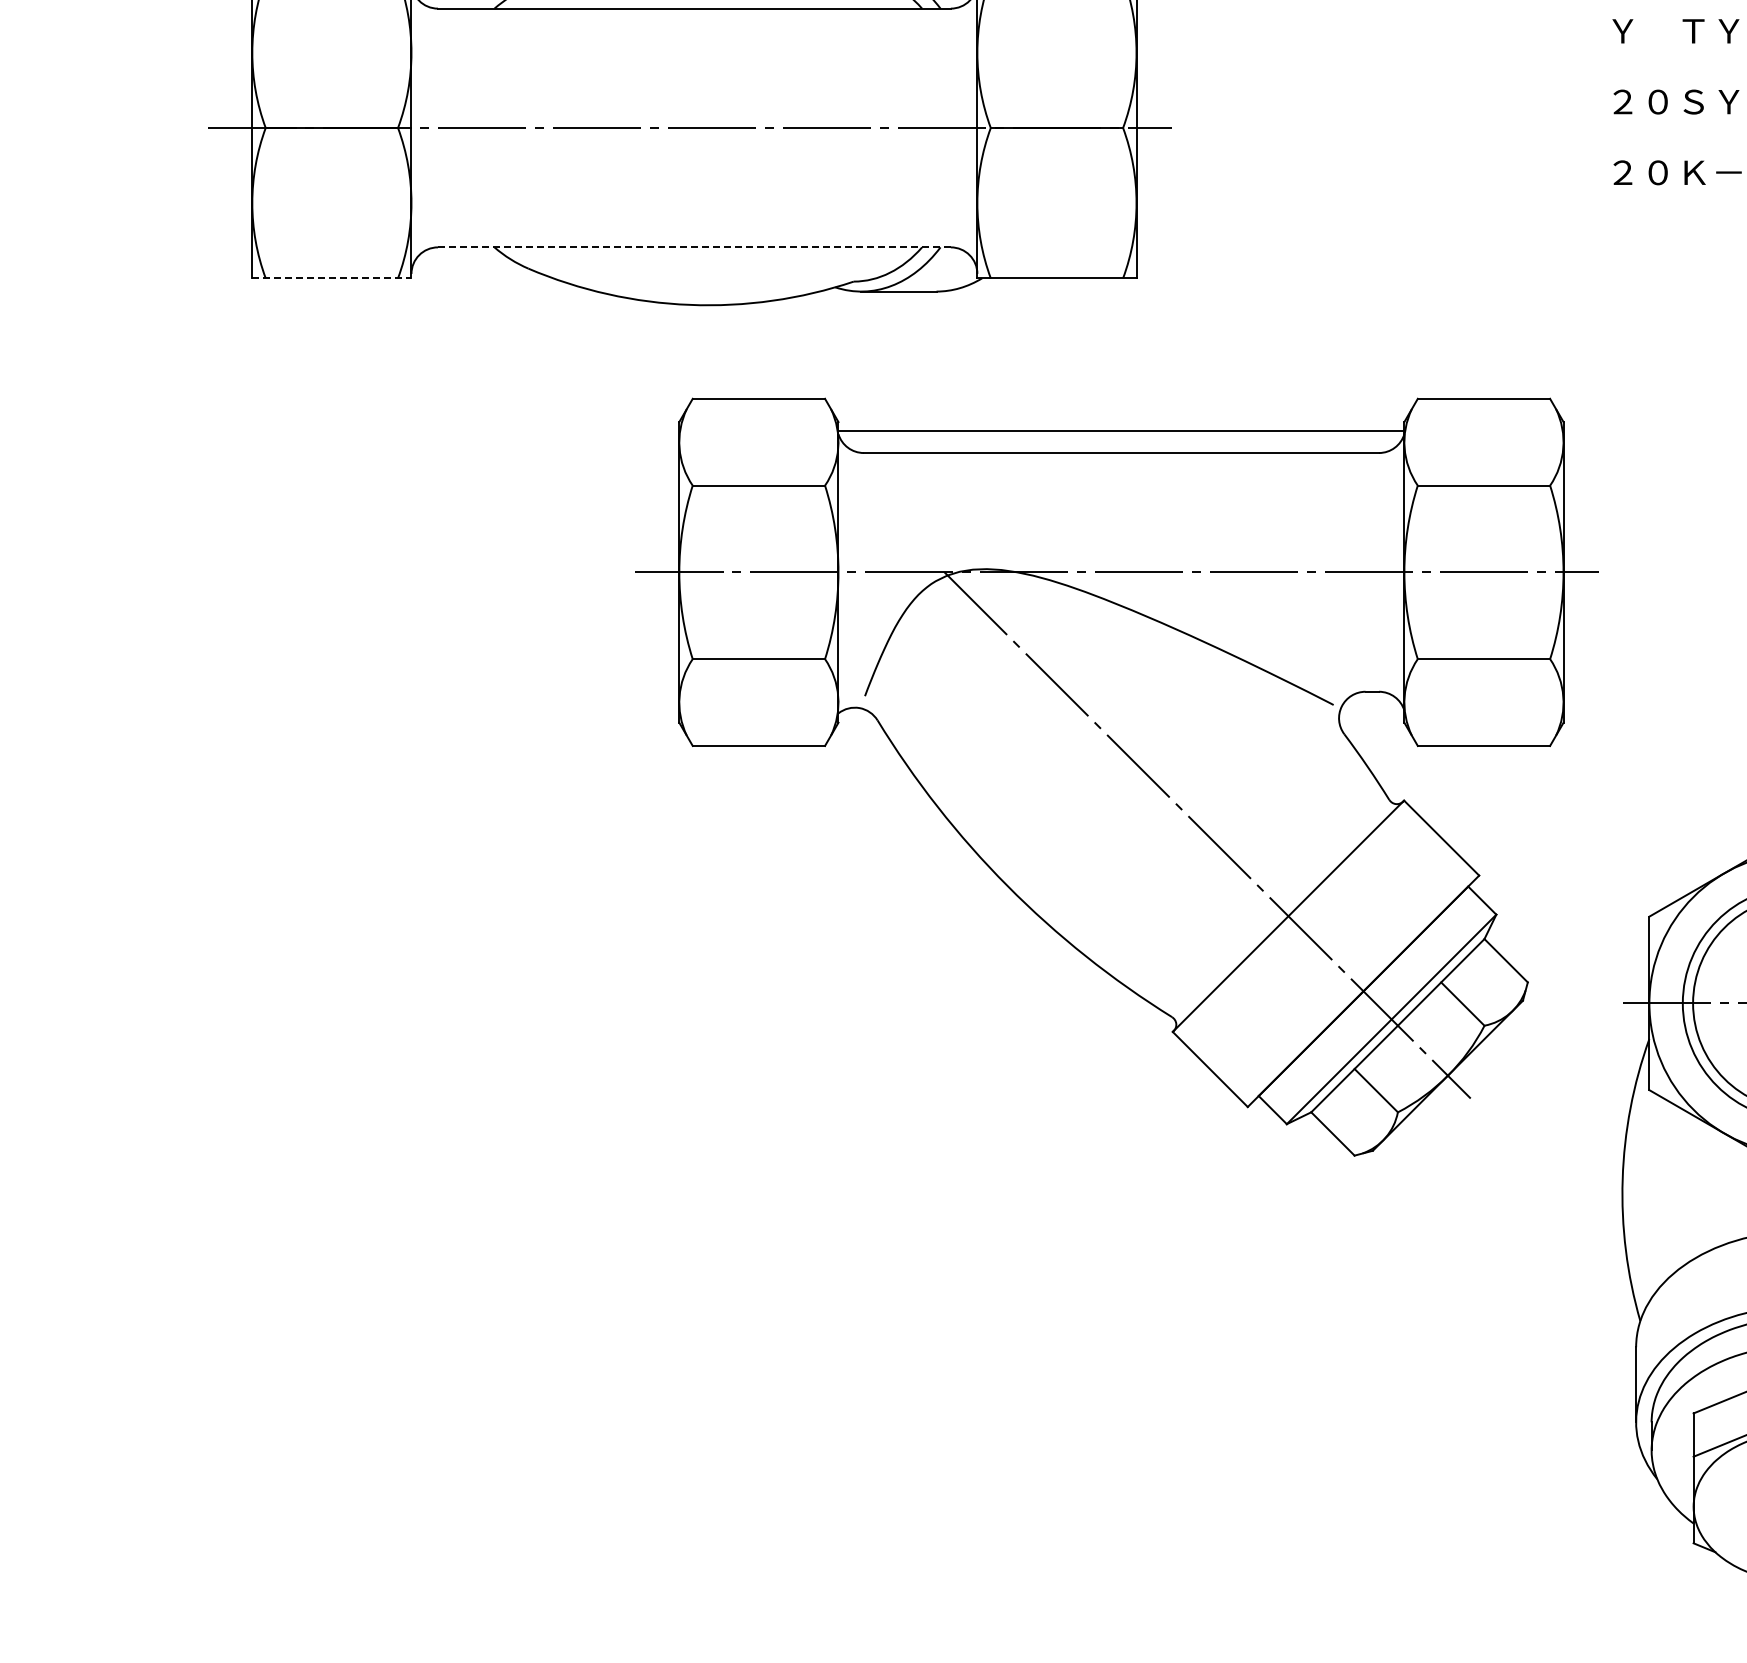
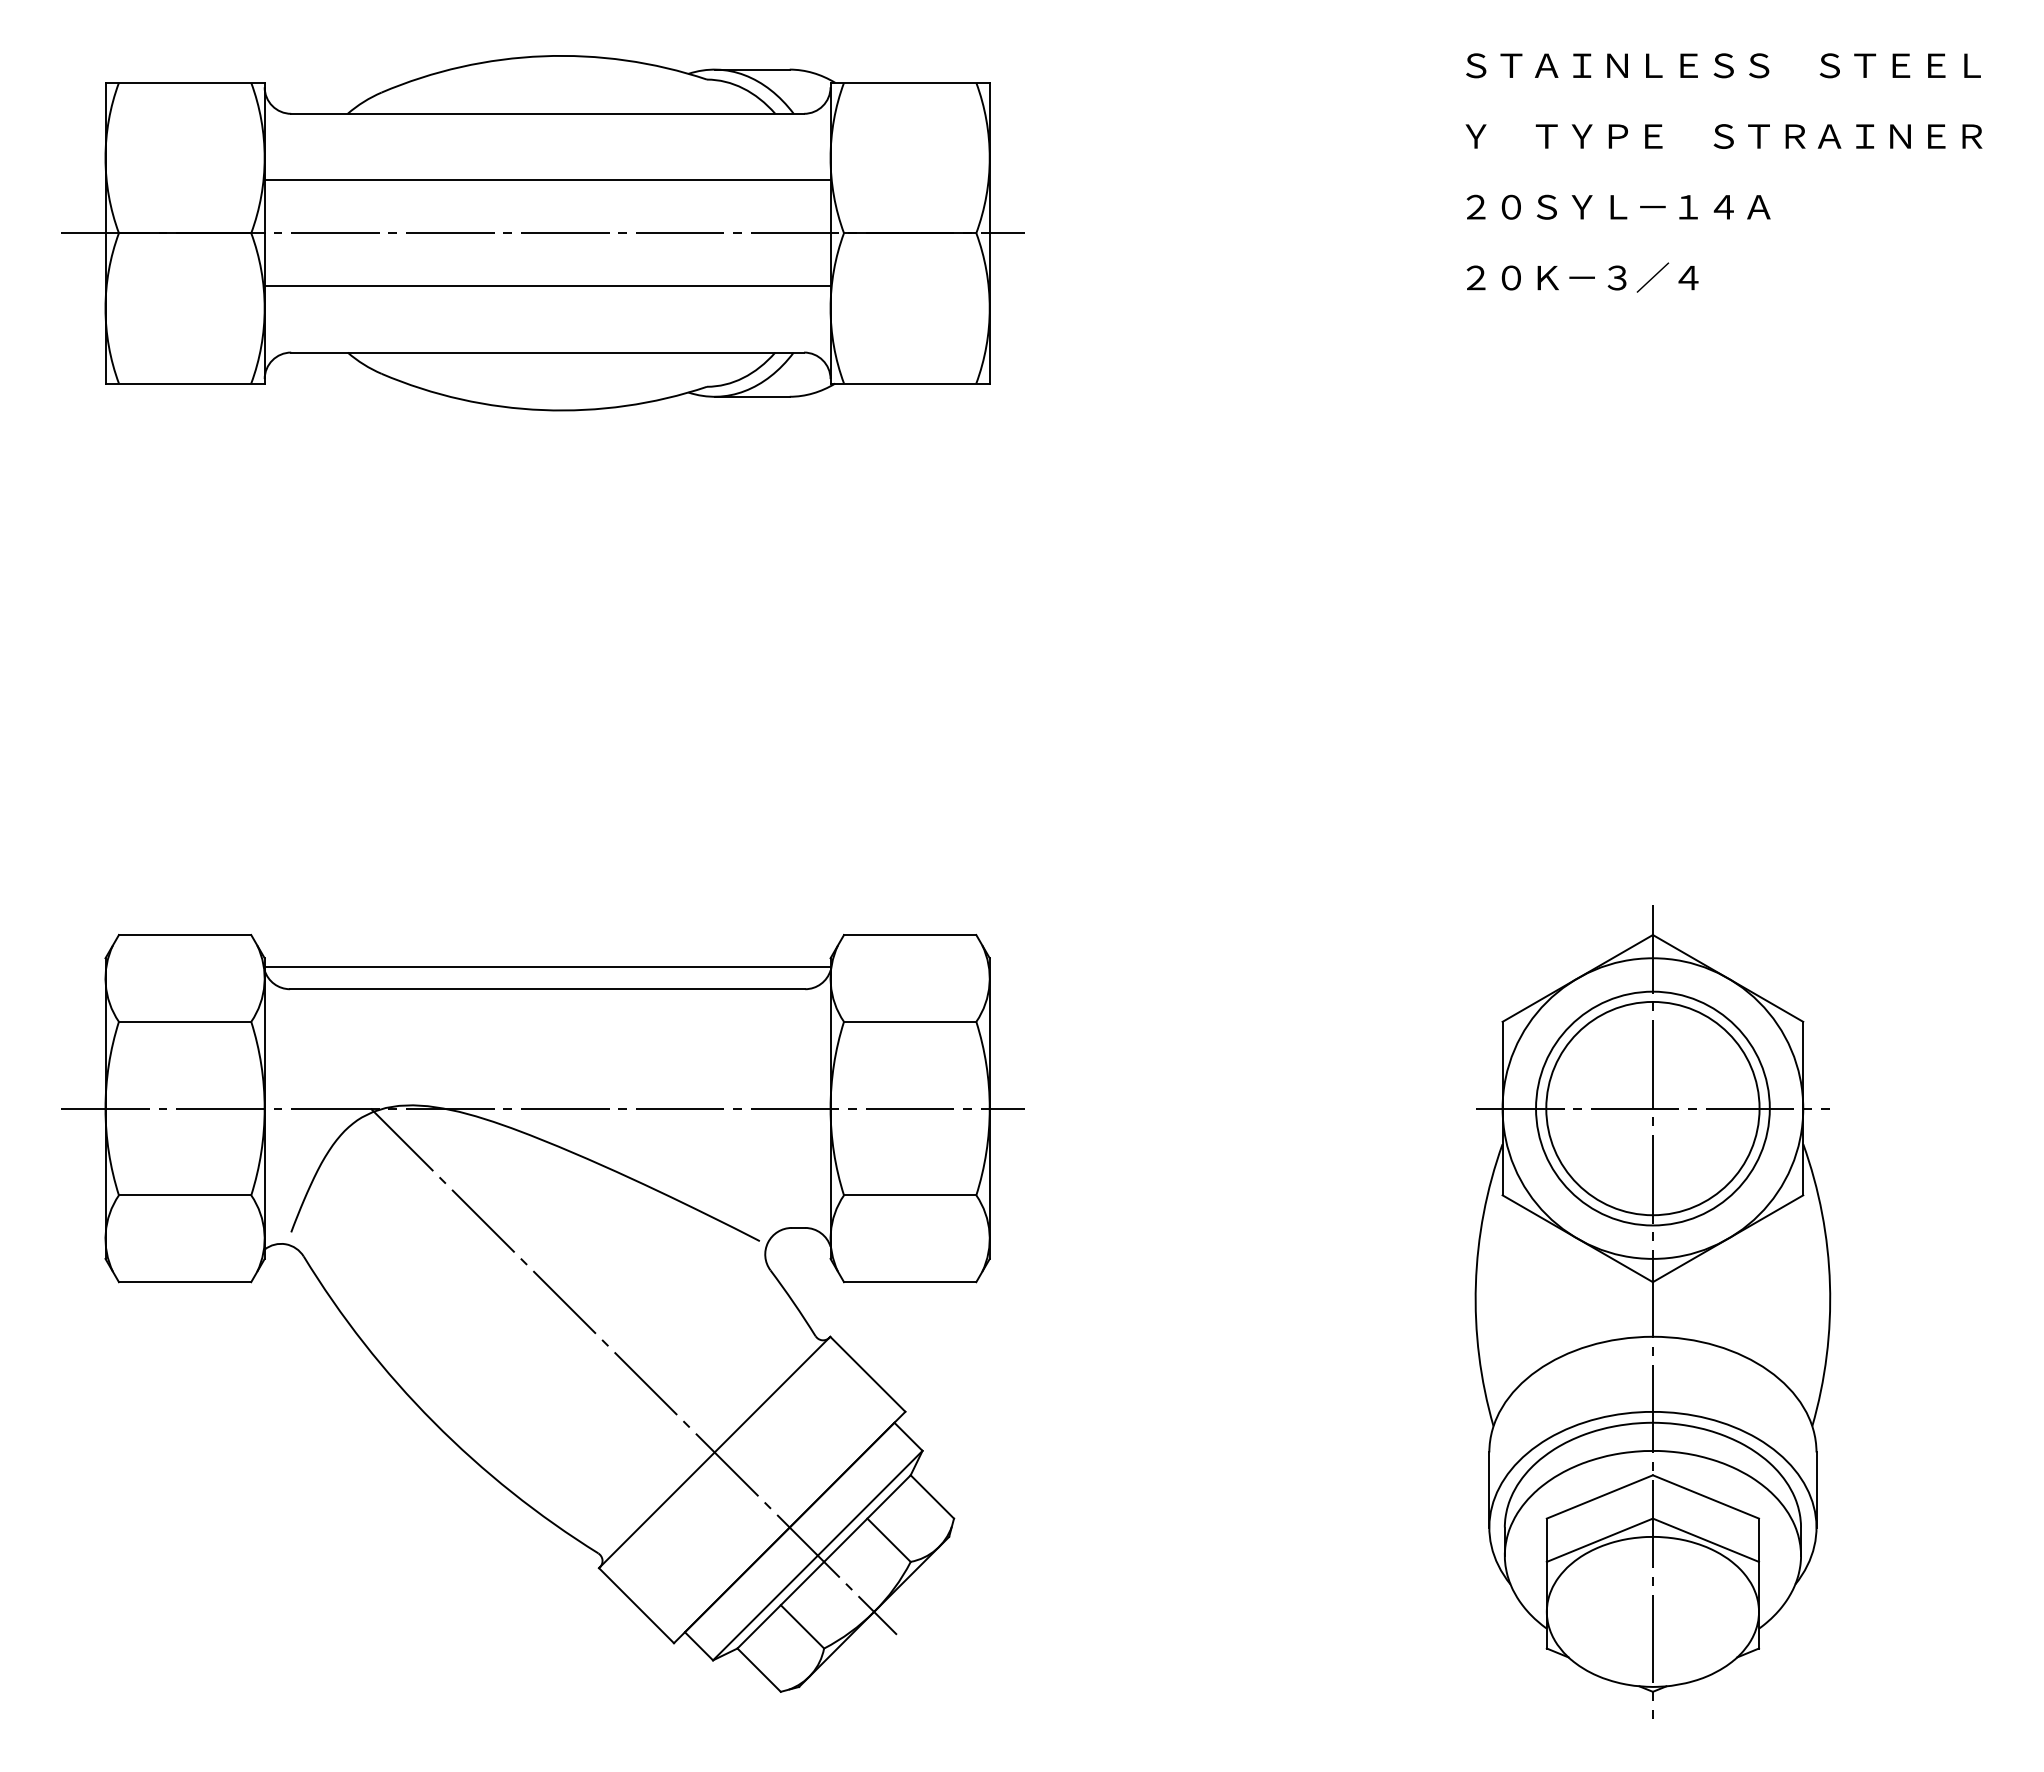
line: (694, 75) -> (547, 180), added
line: (694, 181) -> (547, 286), added
line: (694, 247) -> (547, 352), dashed -> solid
line: (332, 278) -> (185, 383), dashed -> solid
part: (1116, 777) -> (542, 1313), moved

